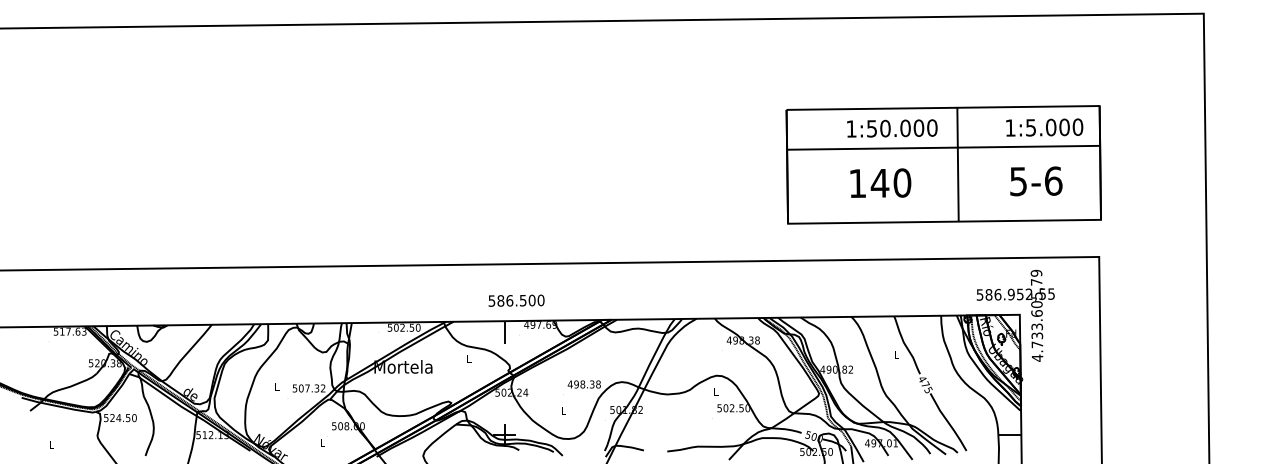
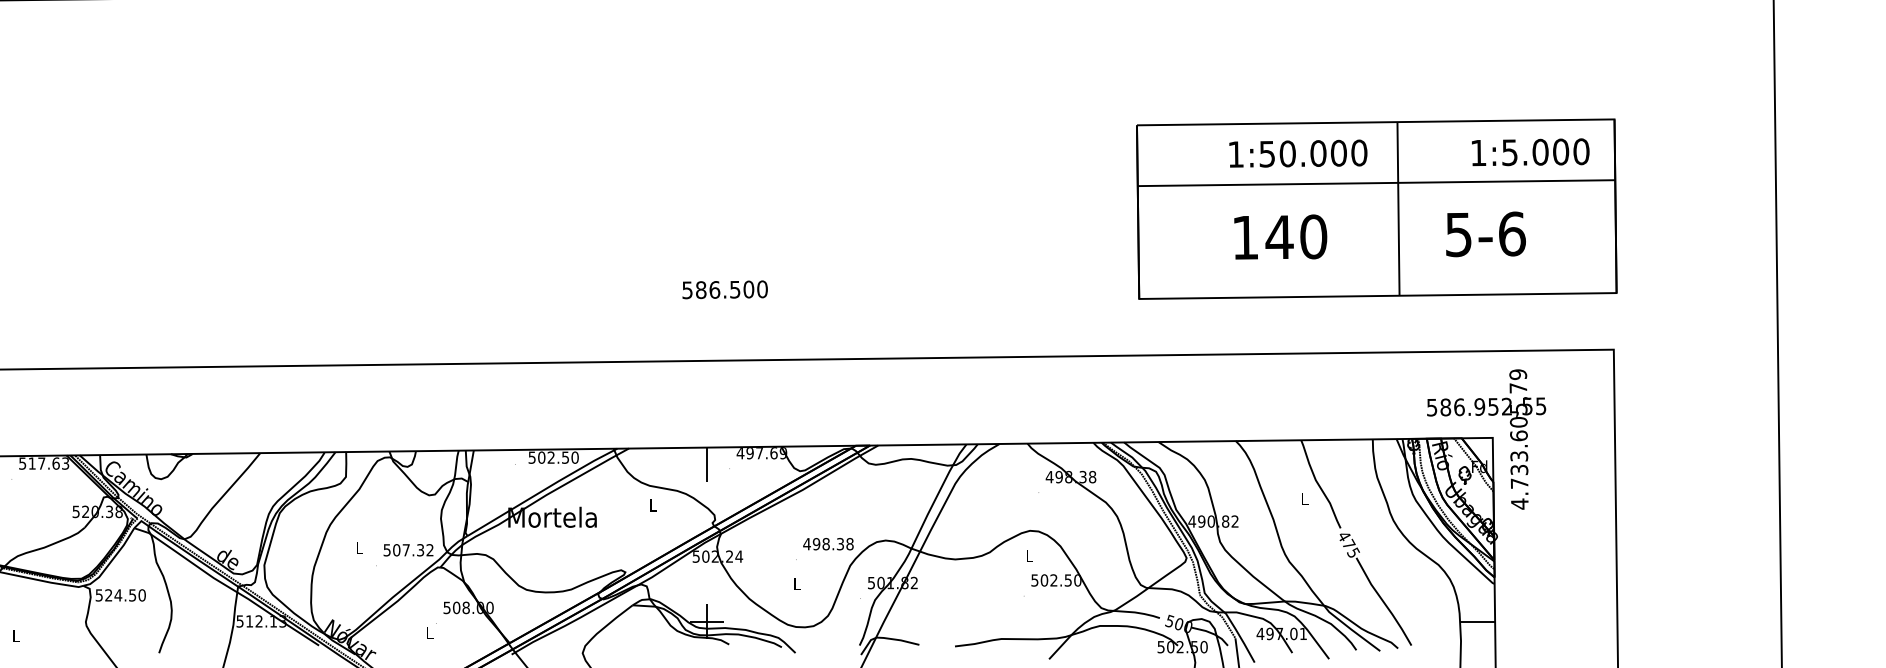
text: (1036, 181) -> (1486, 234), moved
text: (516, 300) -> (724, 289), moved

